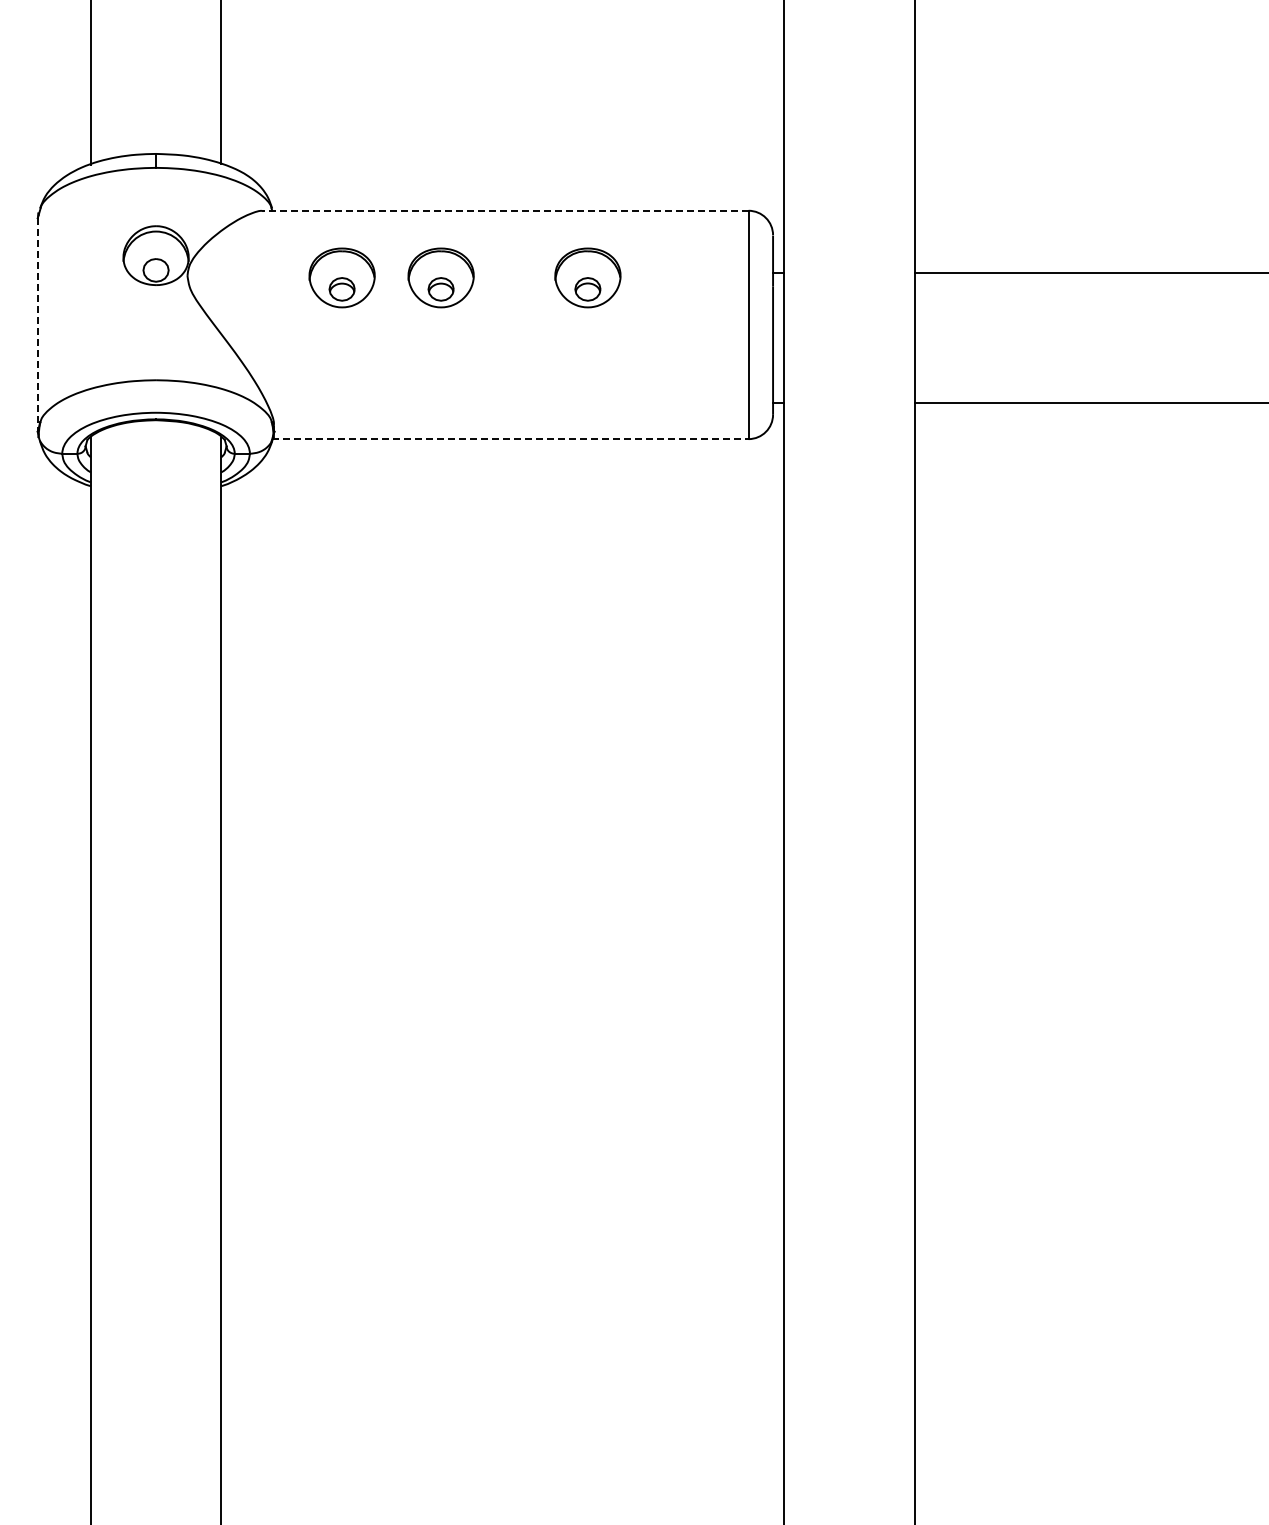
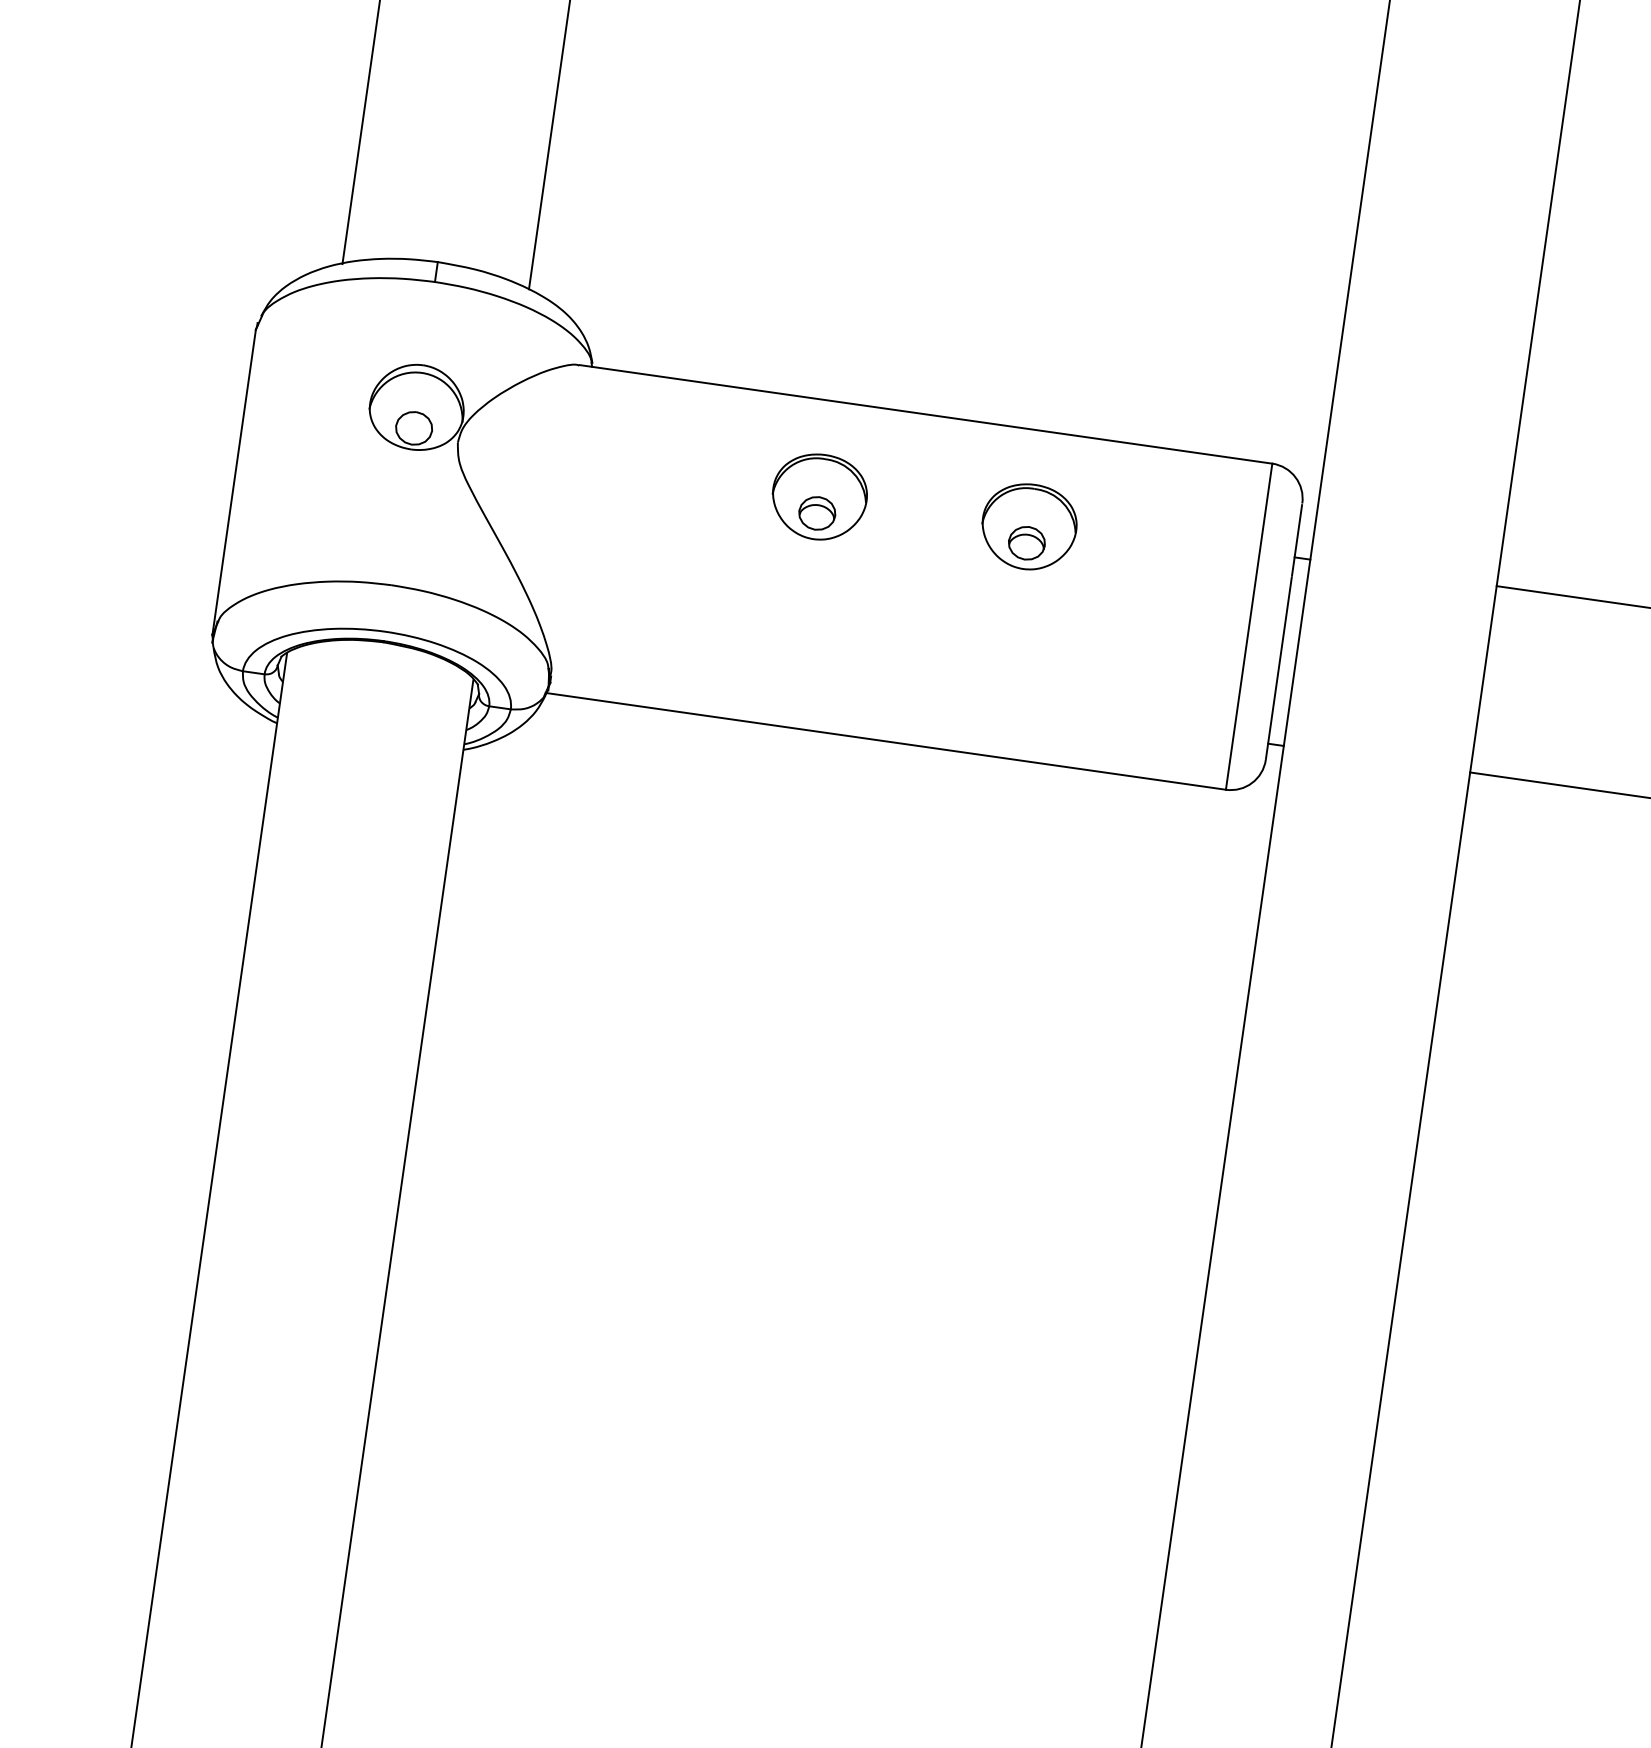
line: (506, 210) -> (926, 414), dashed -> solid
part: (341, 277) -> (677, 476), removed
line: (37, 324) -> (233, 481), dashed -> solid
line: (510, 439) -> (885, 741), dashed -> solid

